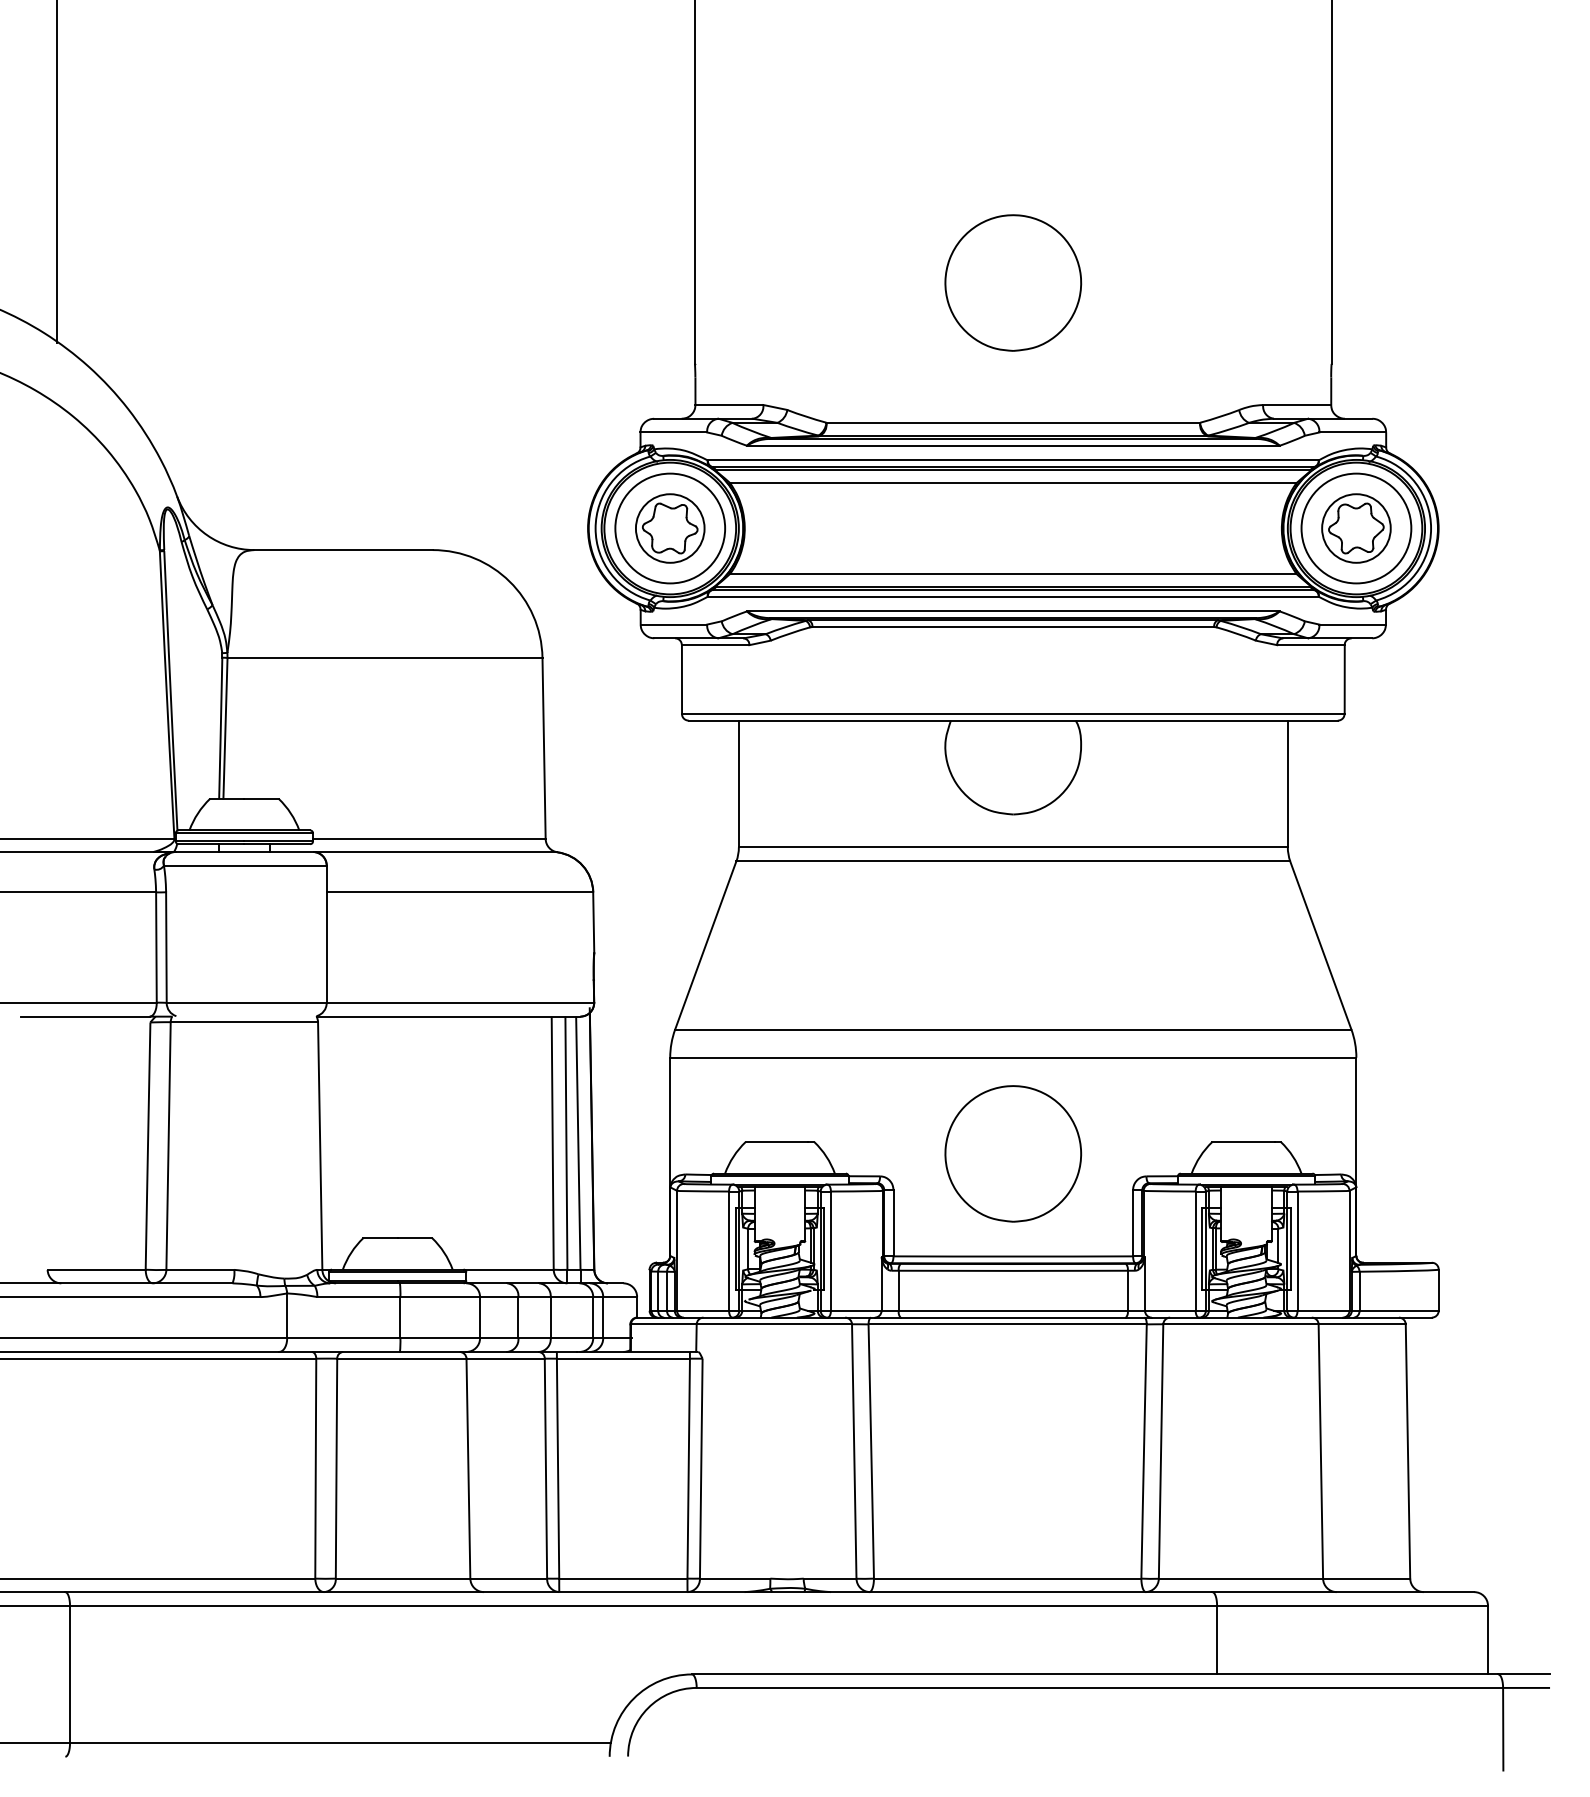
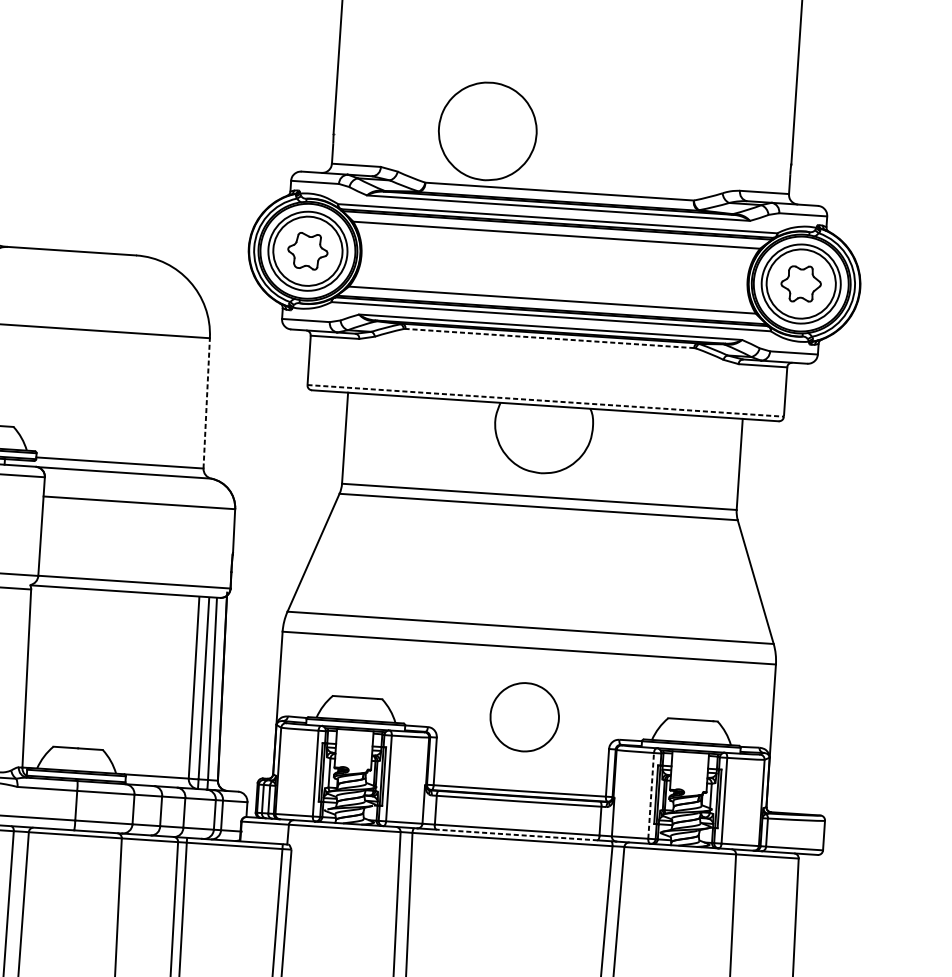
part: (1013, 282) -> (487, 131), moved
circle: (669, 528) -> (307, 251), size x1.4
circle: (1356, 528) -> (801, 284), size x1.4
line: (1013, 627) -> (549, 338), solid -> dashed
line: (1013, 713) -> (545, 400), solid -> dashed
line: (544, 748) -> (207, 403), solid -> dashed
part: (1013, 1153) -> (524, 716), size x0.7
line: (1195, 1251) -> (651, 796), solid -> dashed
line: (1013, 1317) -> (517, 834), solid -> dashed

